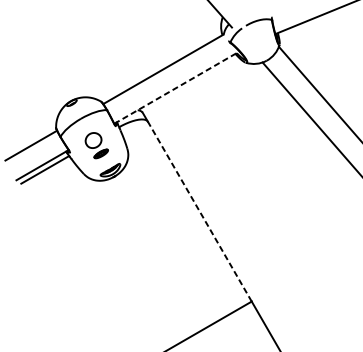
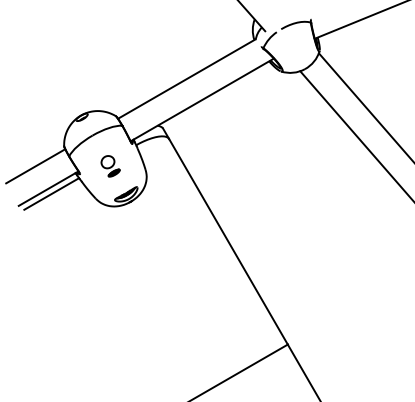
line: (177, 88) -> (202, 100), dashed -> solid
part: (96, 145) -> (110, 166), size x0.71
line: (199, 211) -> (228, 241), dashed -> solid

